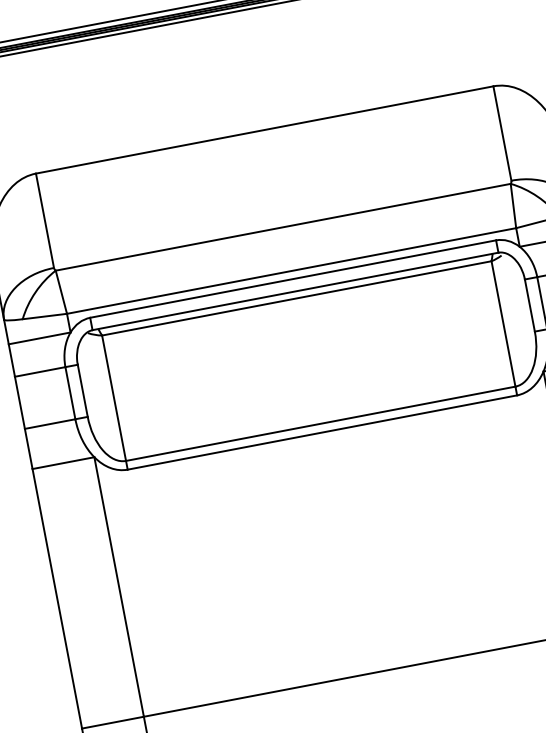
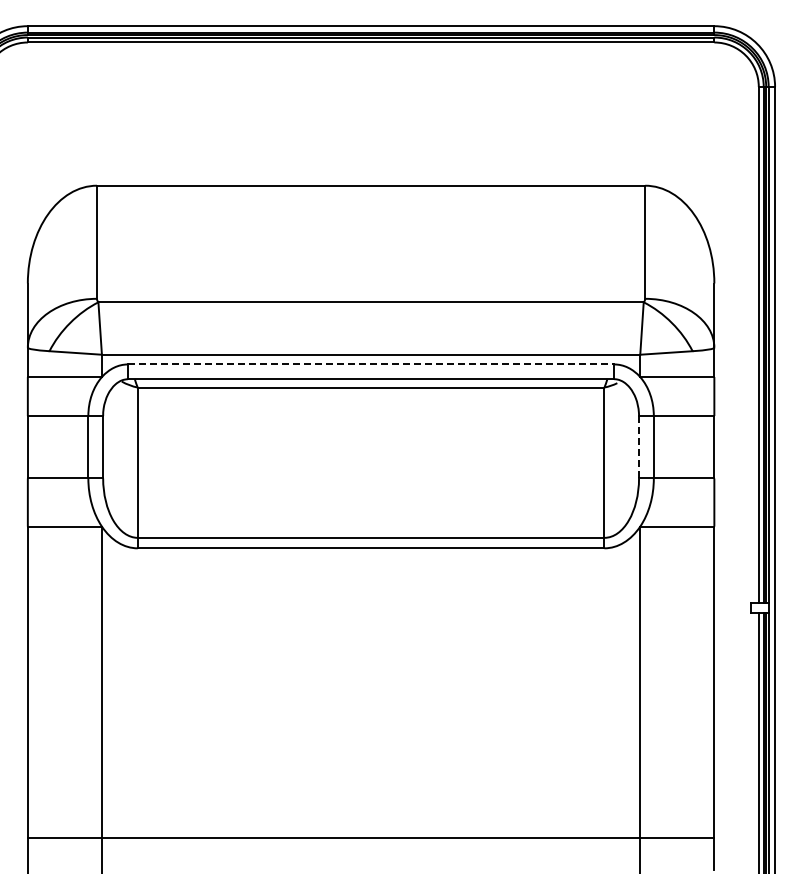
line: (293, 279) -> (371, 364), solid -> dashed
line: (530, 304) -> (639, 446), solid -> dashed

